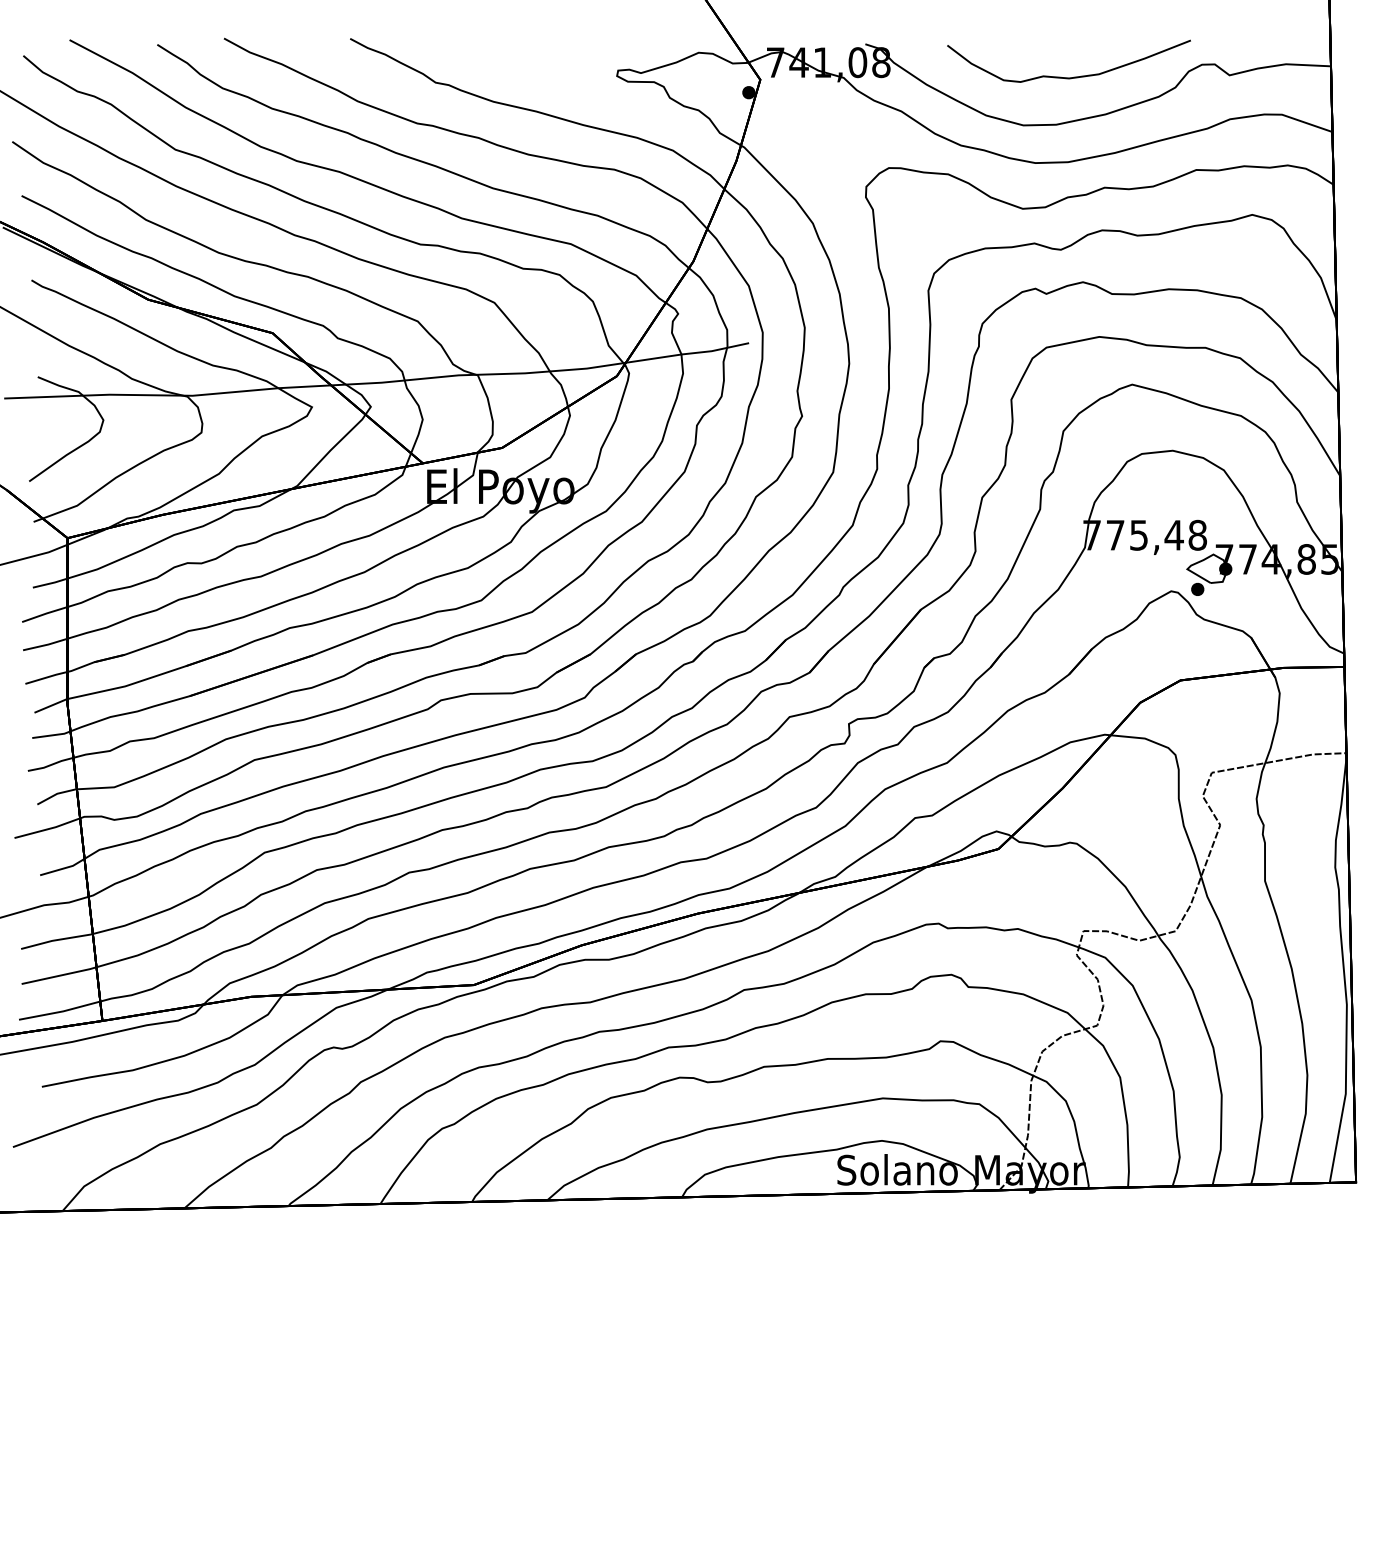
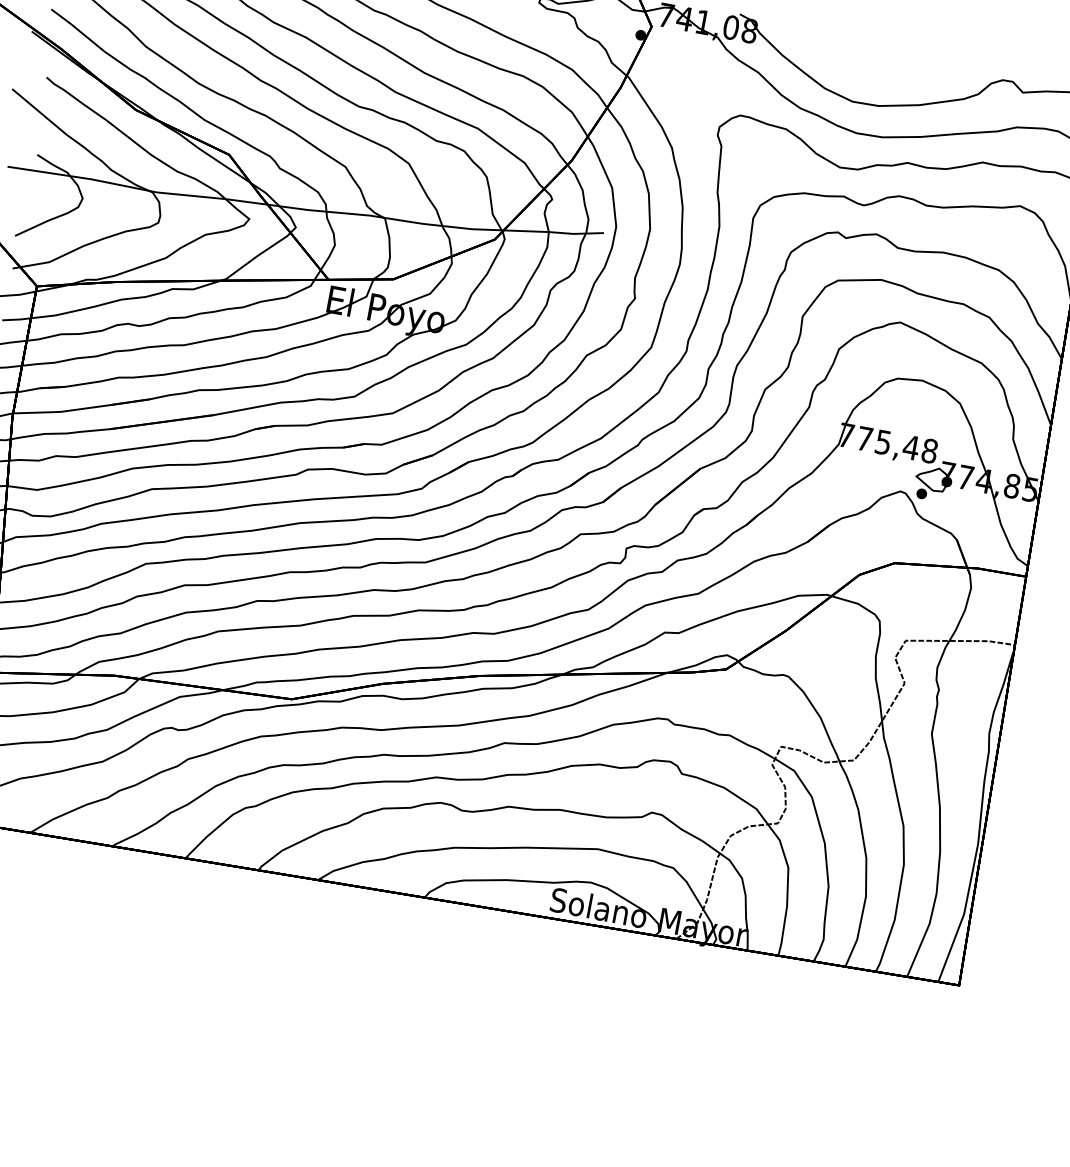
curve: (1068, 77) -> (895, 70), removed

